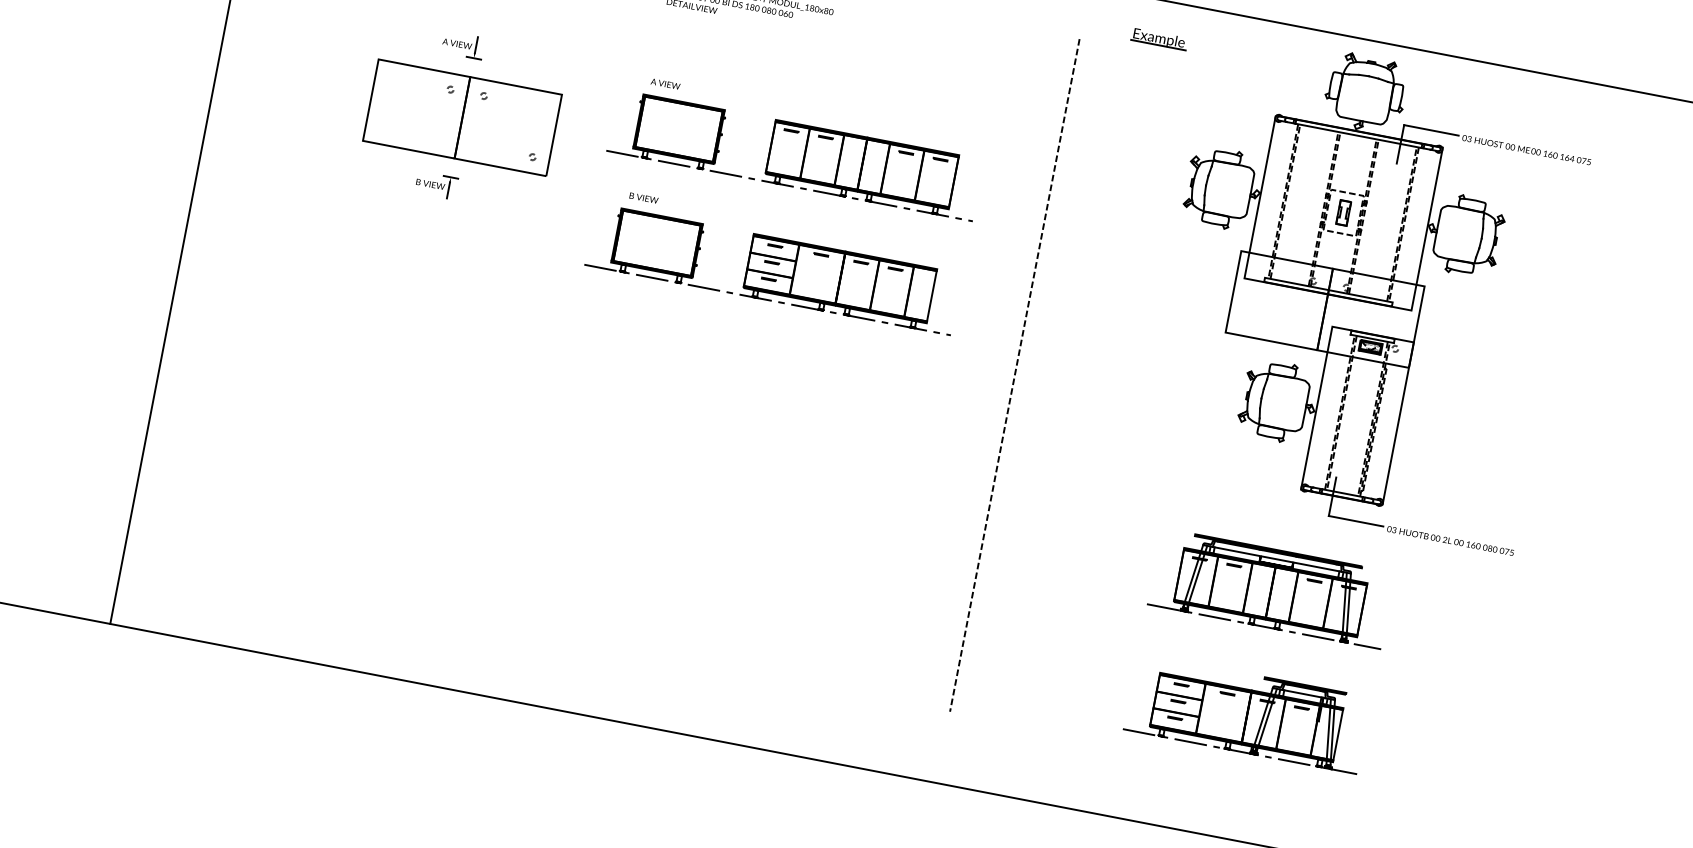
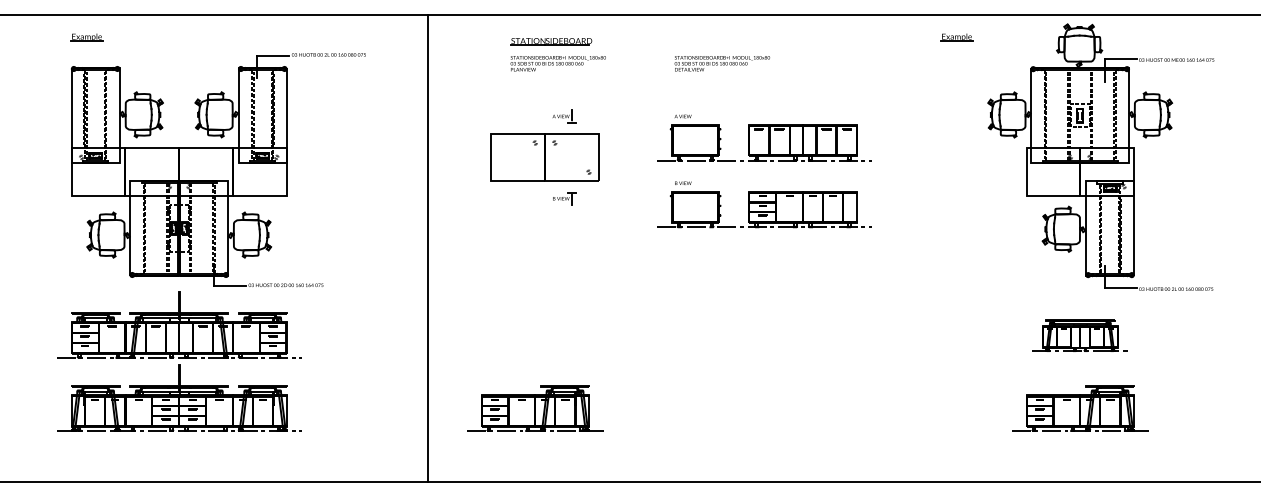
part: (461, 117) -> (544, 157), moved
line: (1015, 376) -> (912, 243), removed
part: (317, 534) -> (535, 408), added
part: (1271, 588) -> (1080, 335), size x0.7

